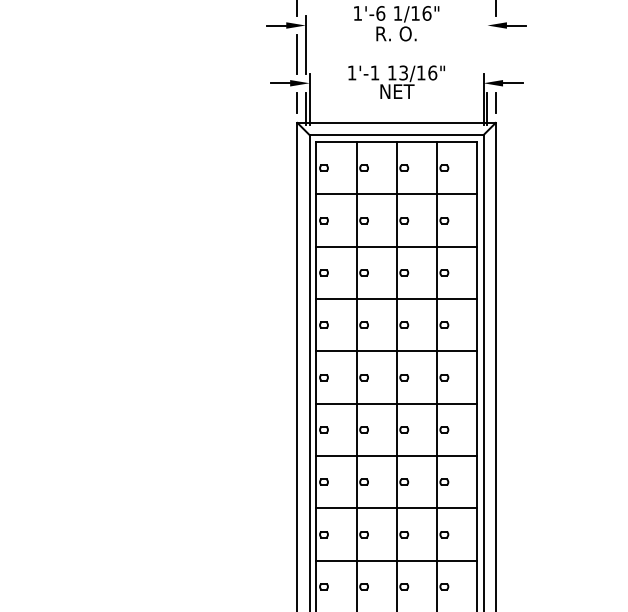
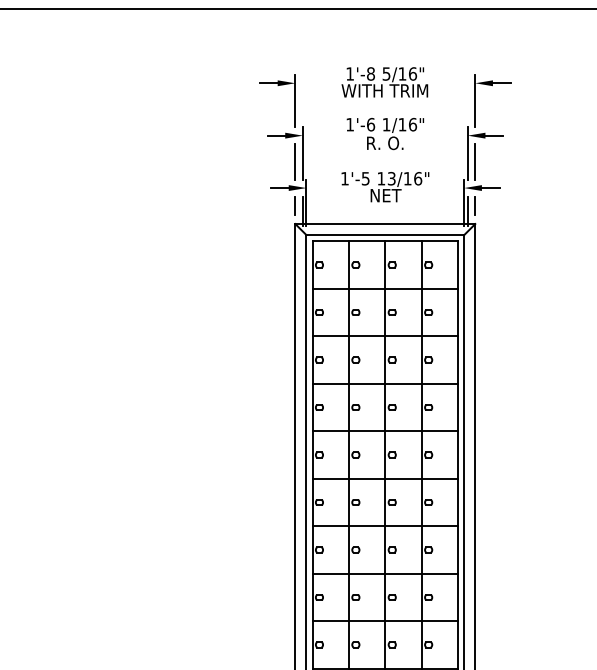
line: (487, 45) -> (467, 153), added
line: (495, 53) -> (475, 161), added
text: (374, 72) -> (365, 178), 1'-1 -> 1'-5

